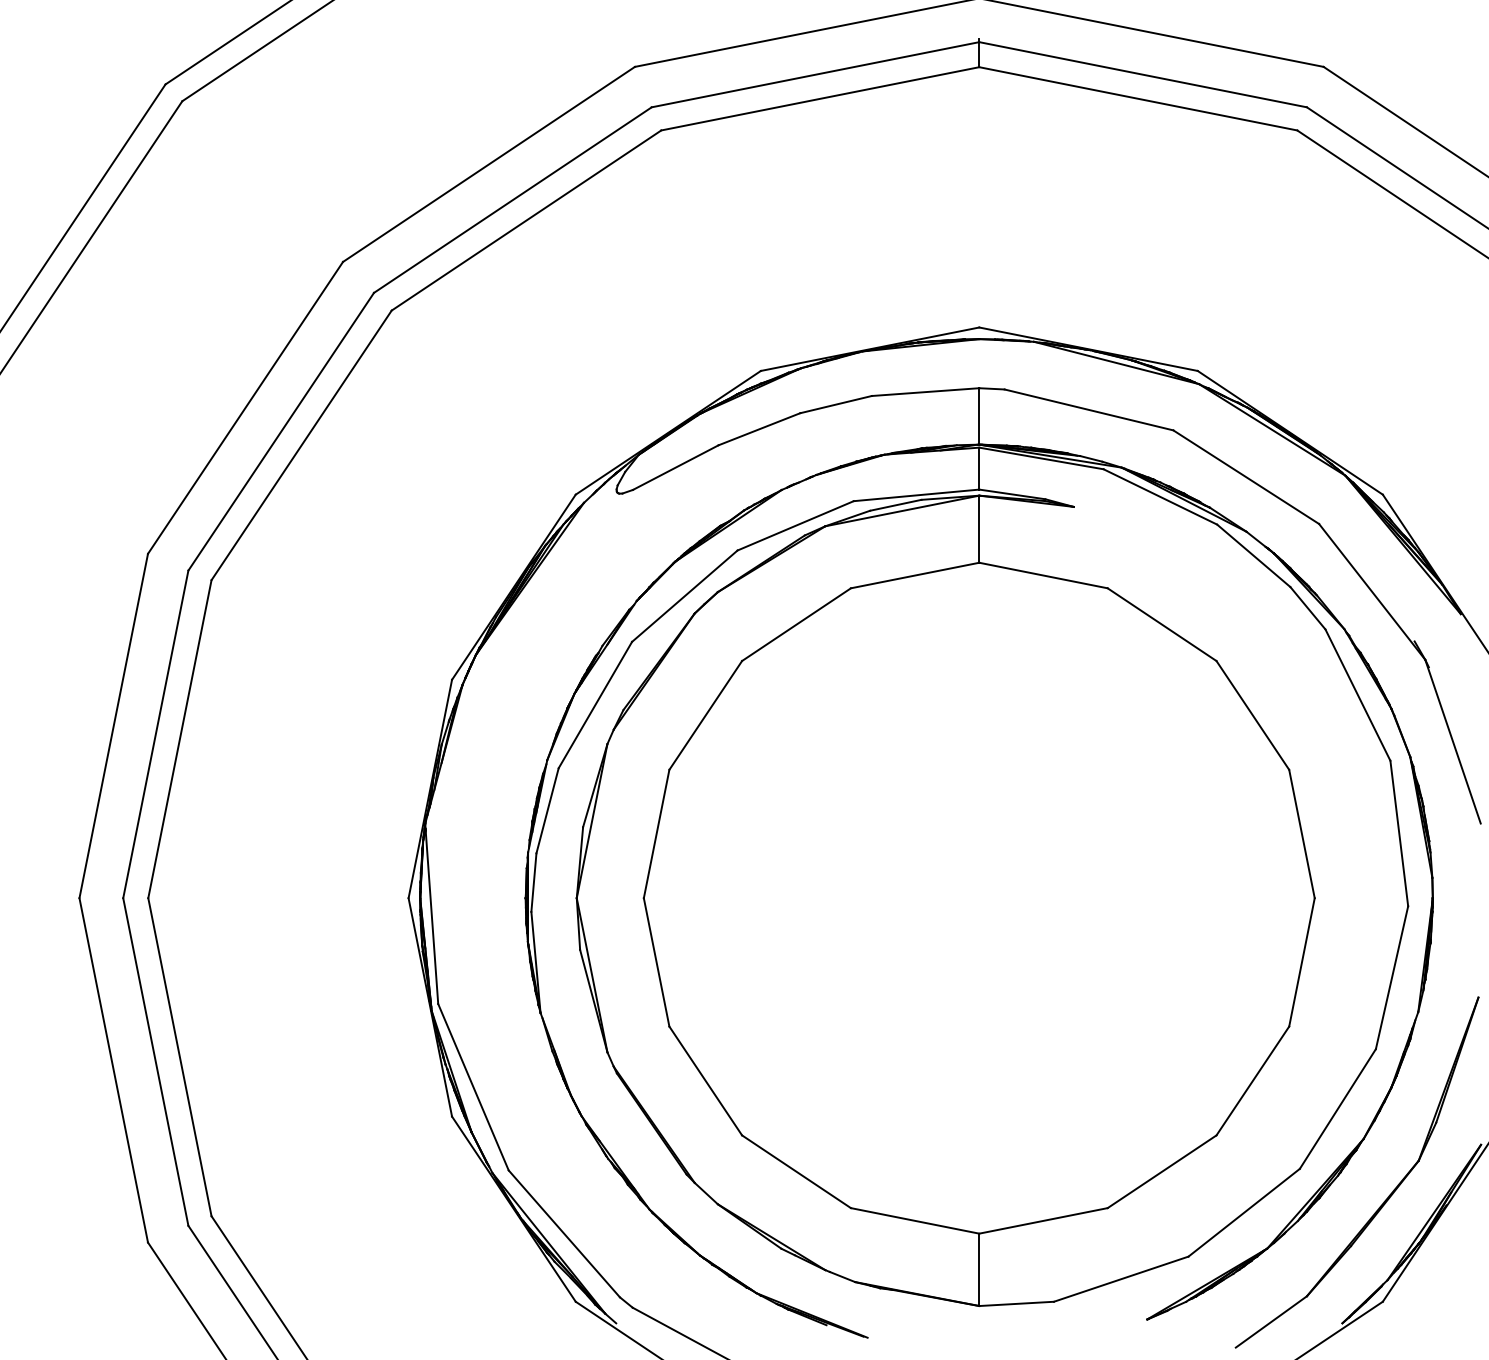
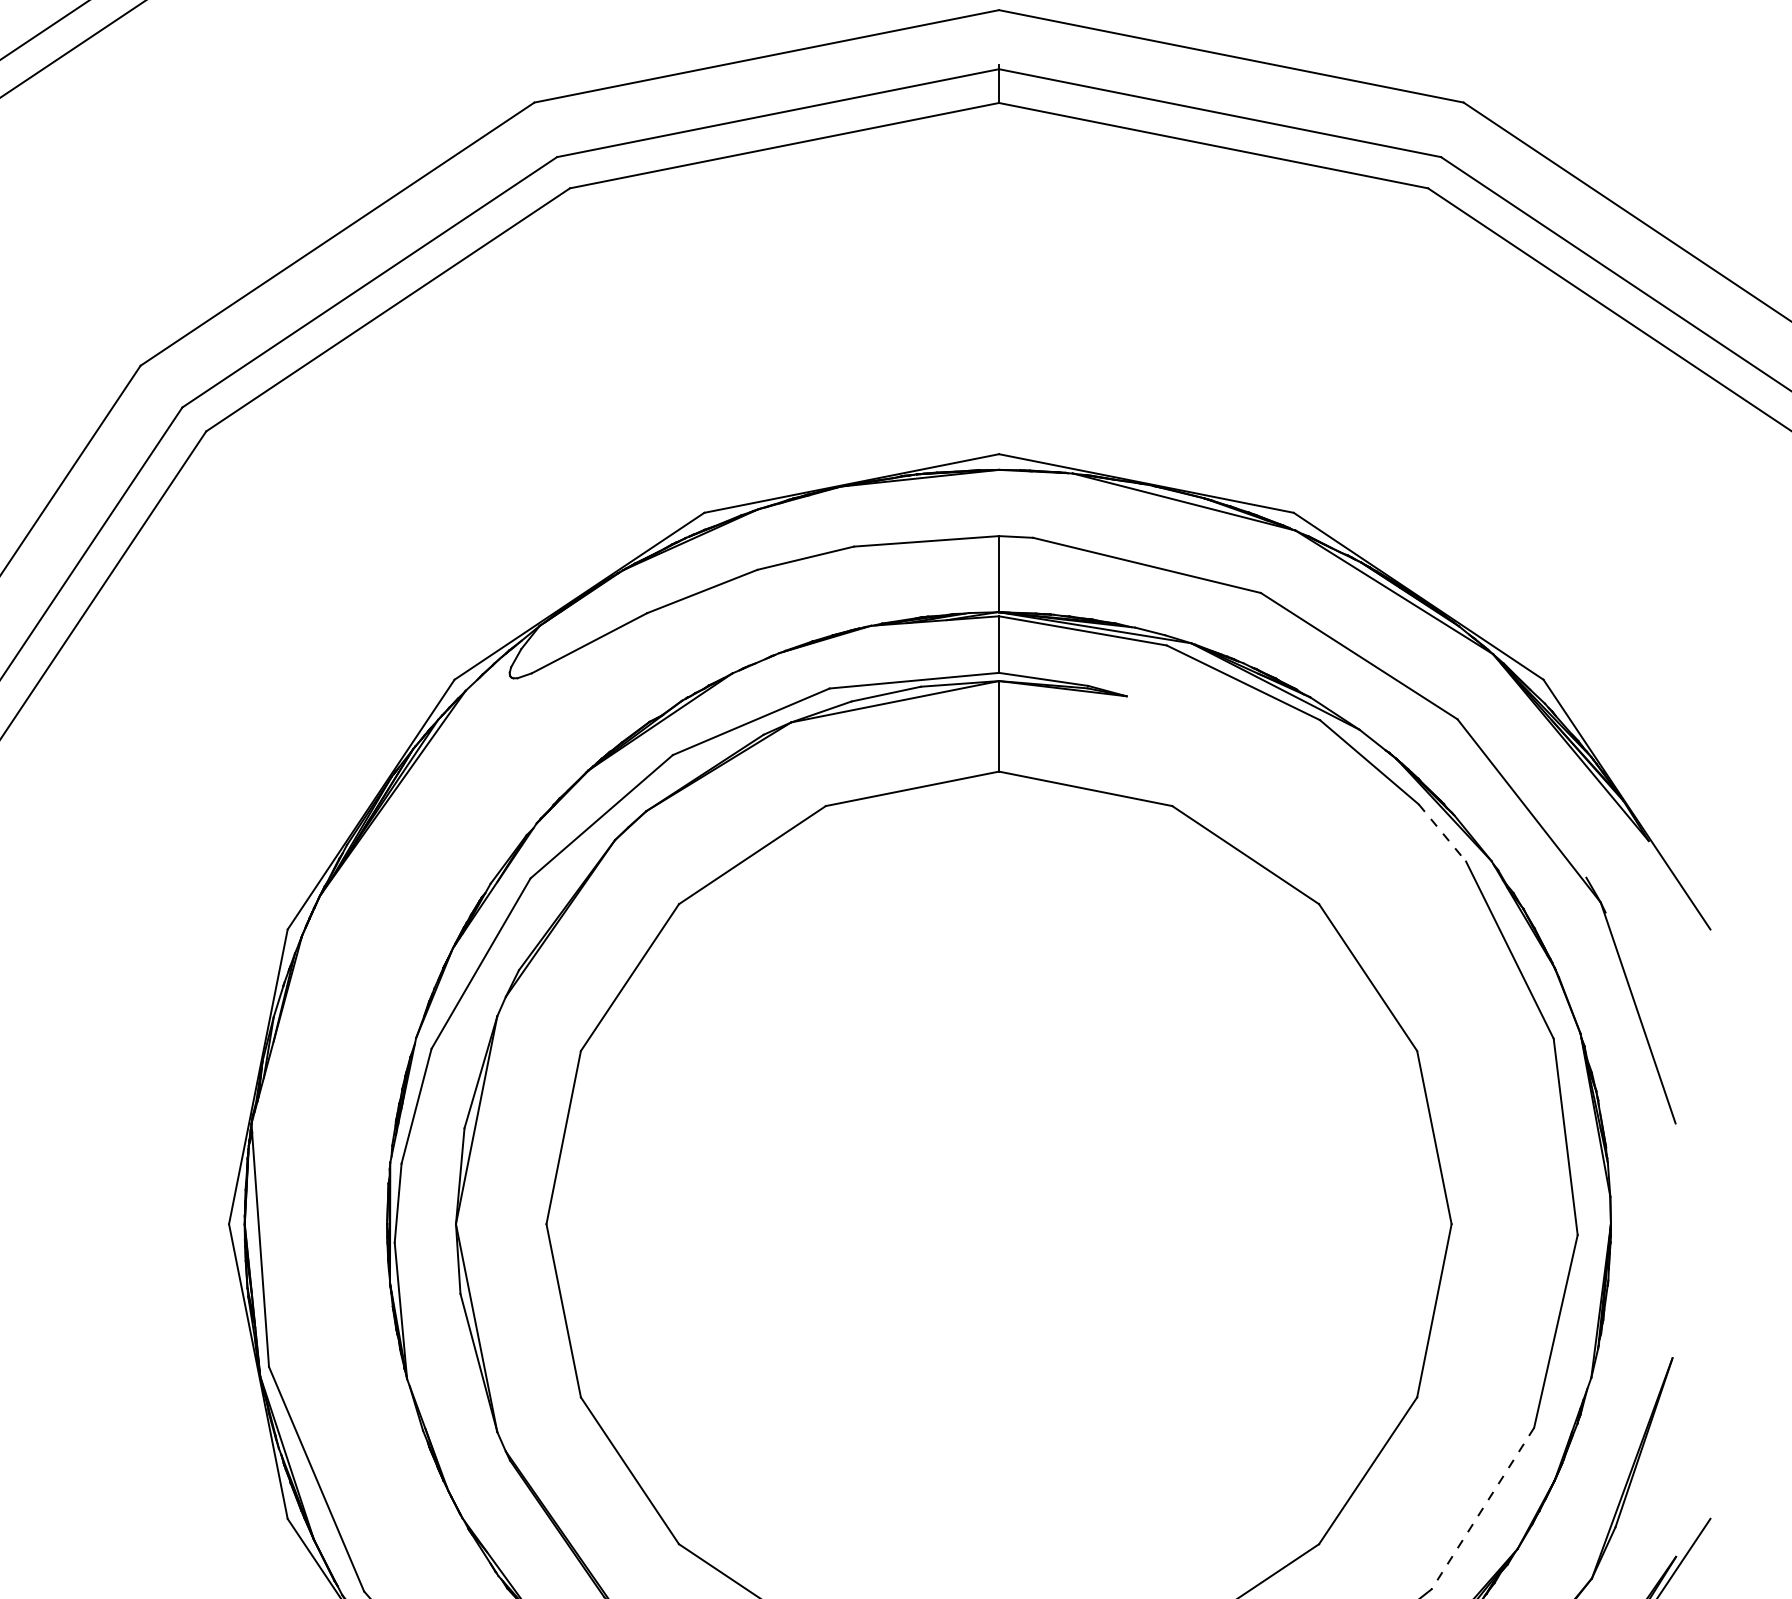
line: (1308, 608) -> (1443, 833), solid -> dashed
line: (1337, 1109) -> (1482, 1509), solid -> dashed

